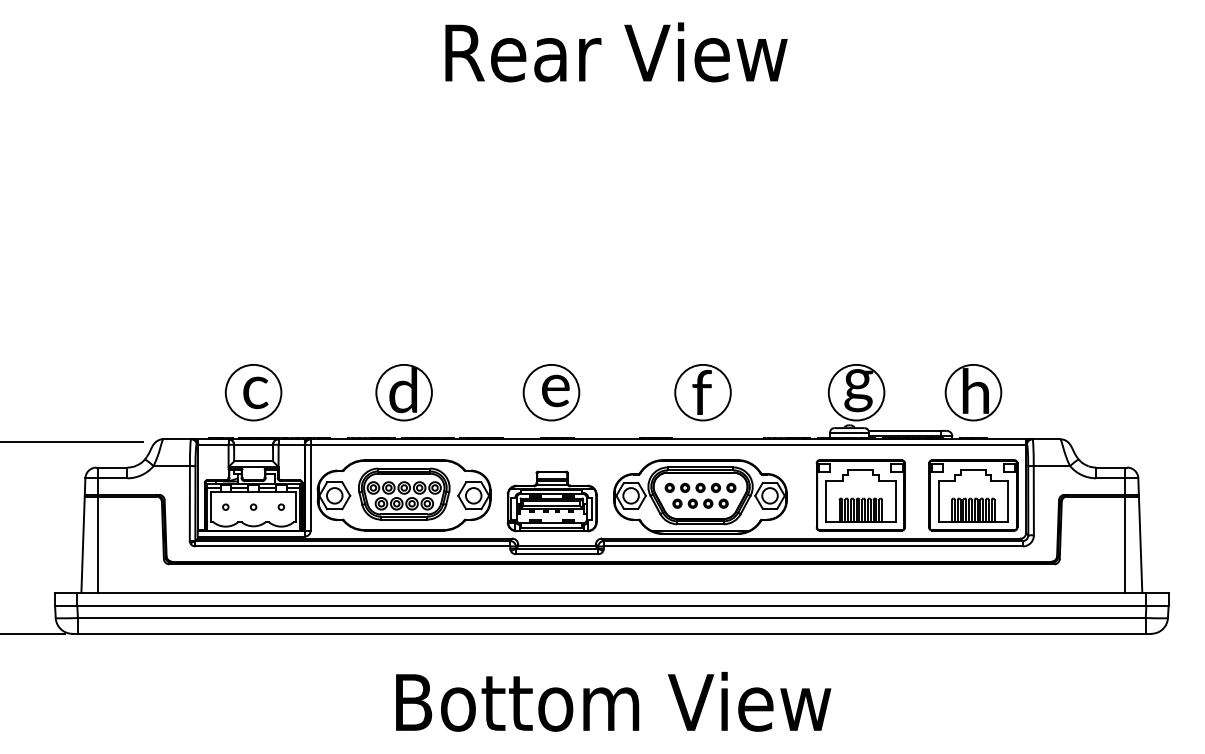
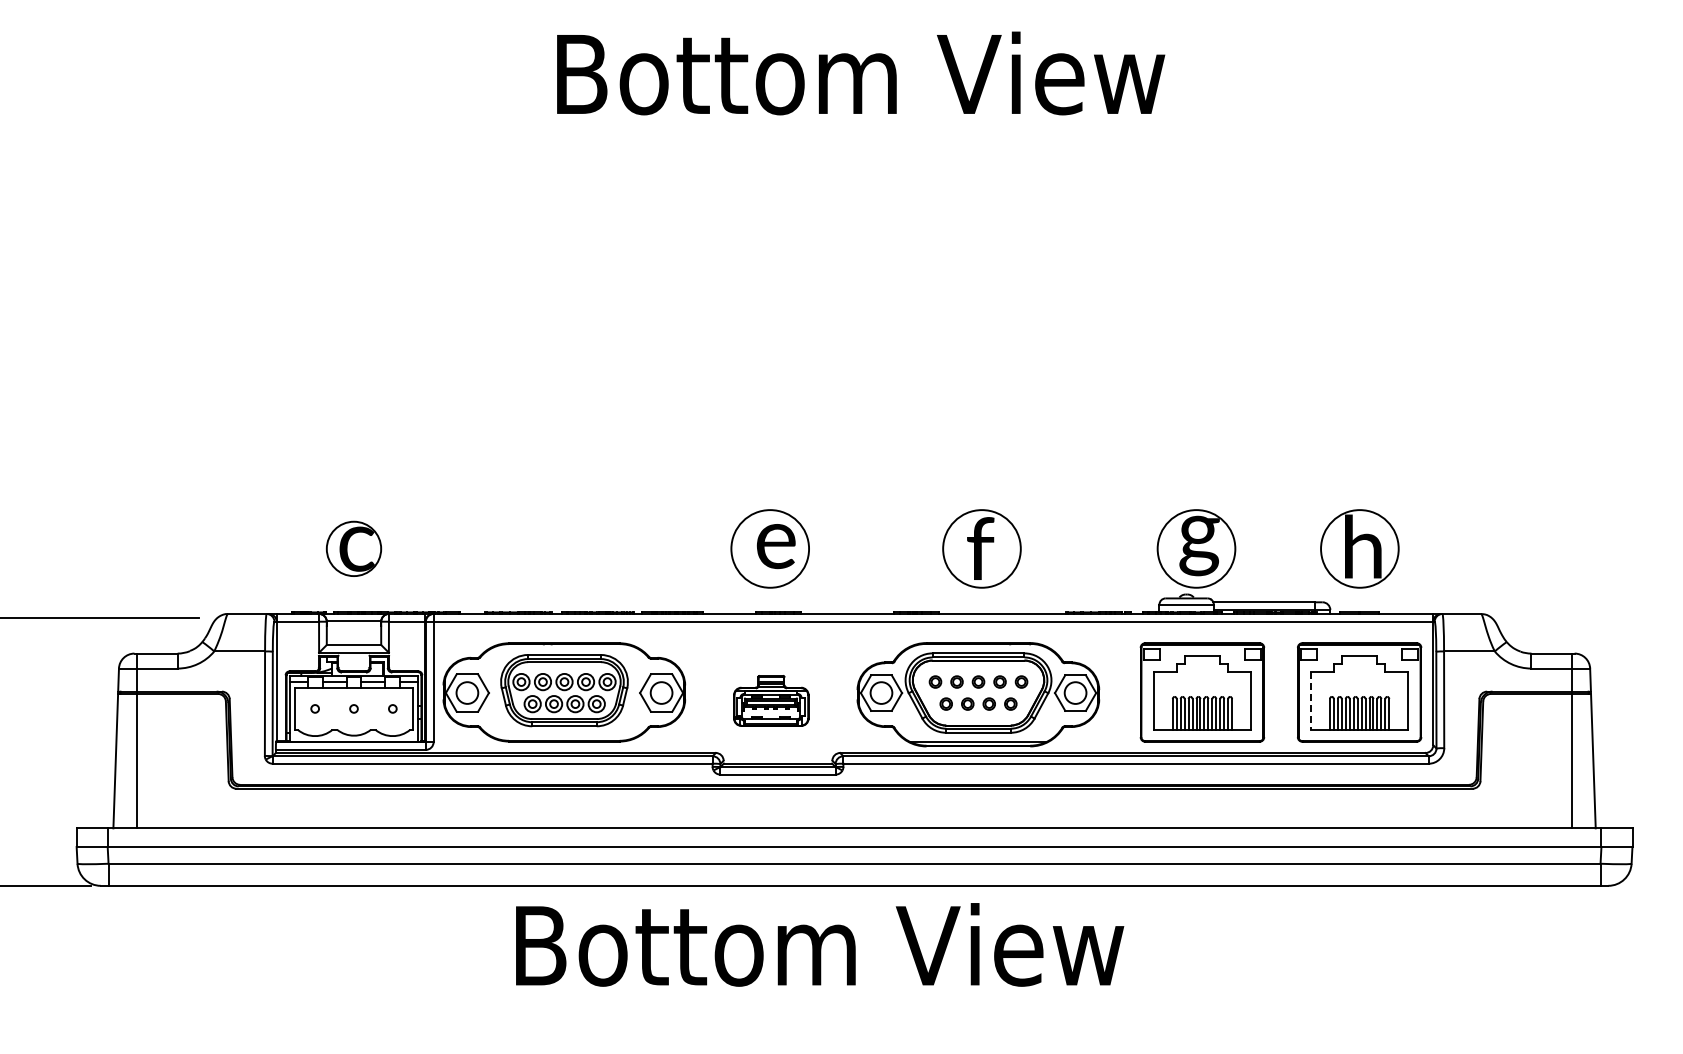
text: (616, 52) -> (861, 73), Rear View -> Bottom View
circle: (253, 392) -> (353, 548), size x0.7
part: (404, 392) -> (564, 548), removed
part: (552, 501) -> (771, 700), size x0.6
line: (938, 501) -> (1311, 701), solid -> dashed
text: (613, 701) -> (820, 944), moved

